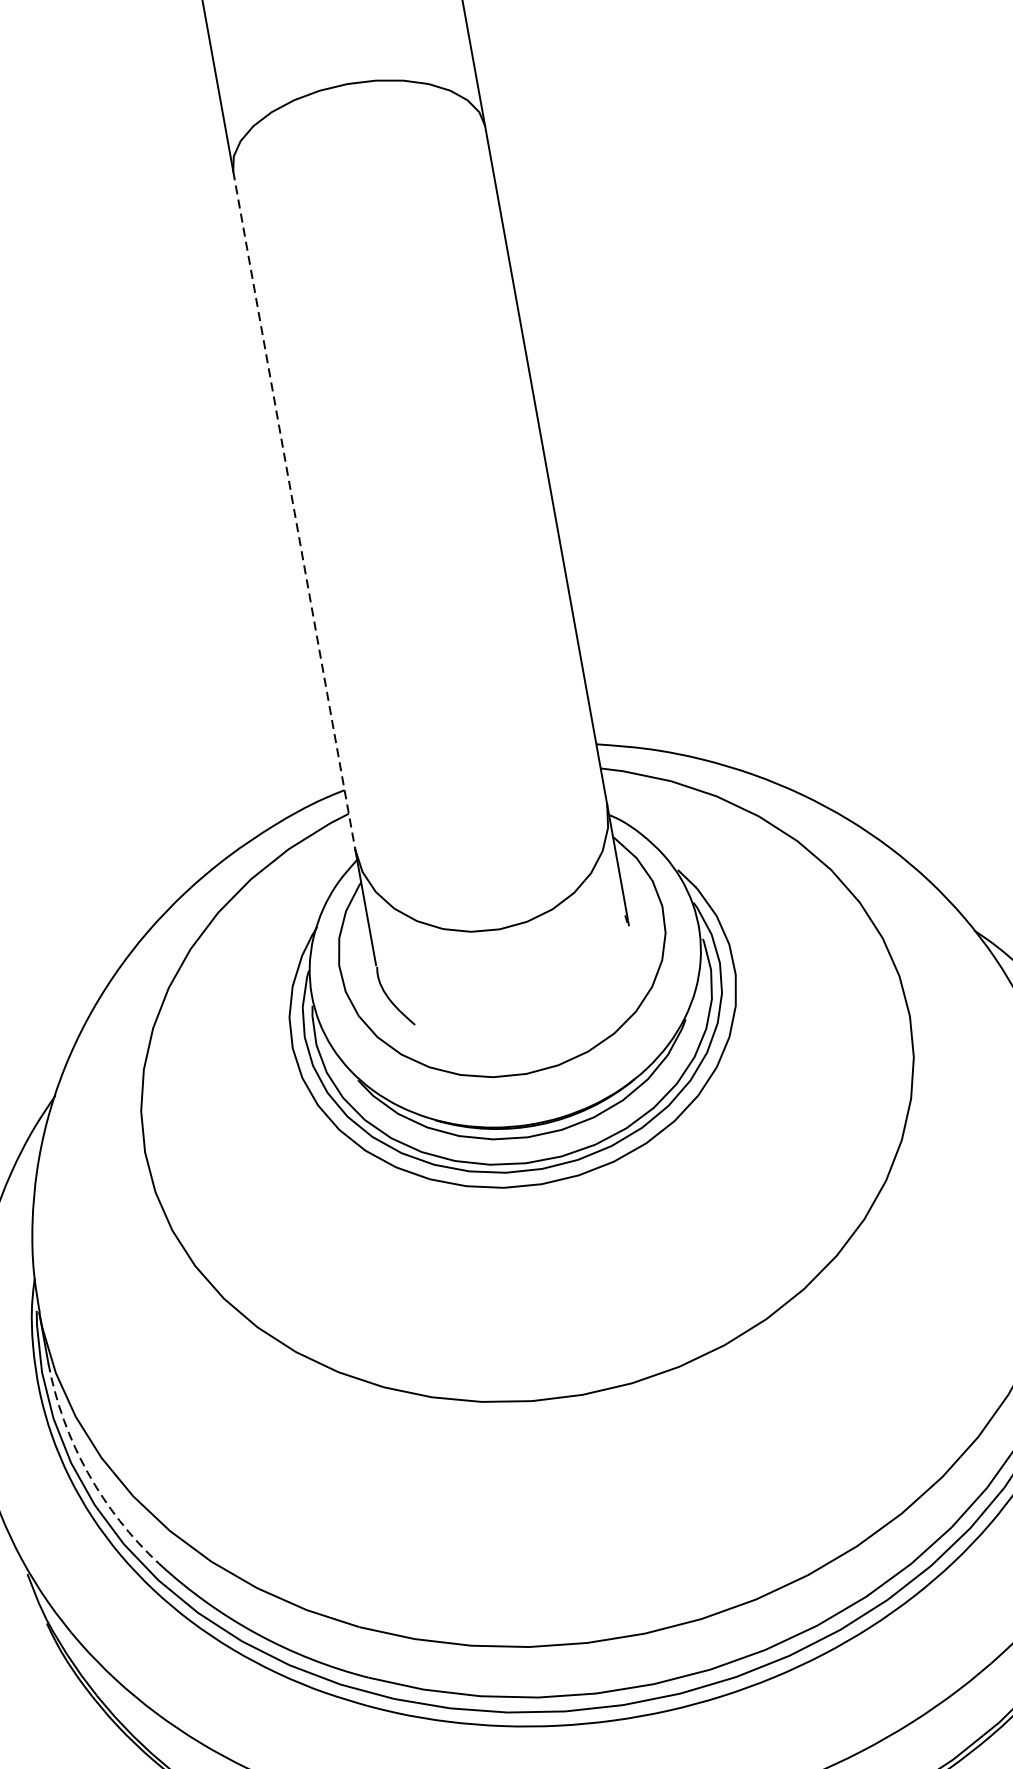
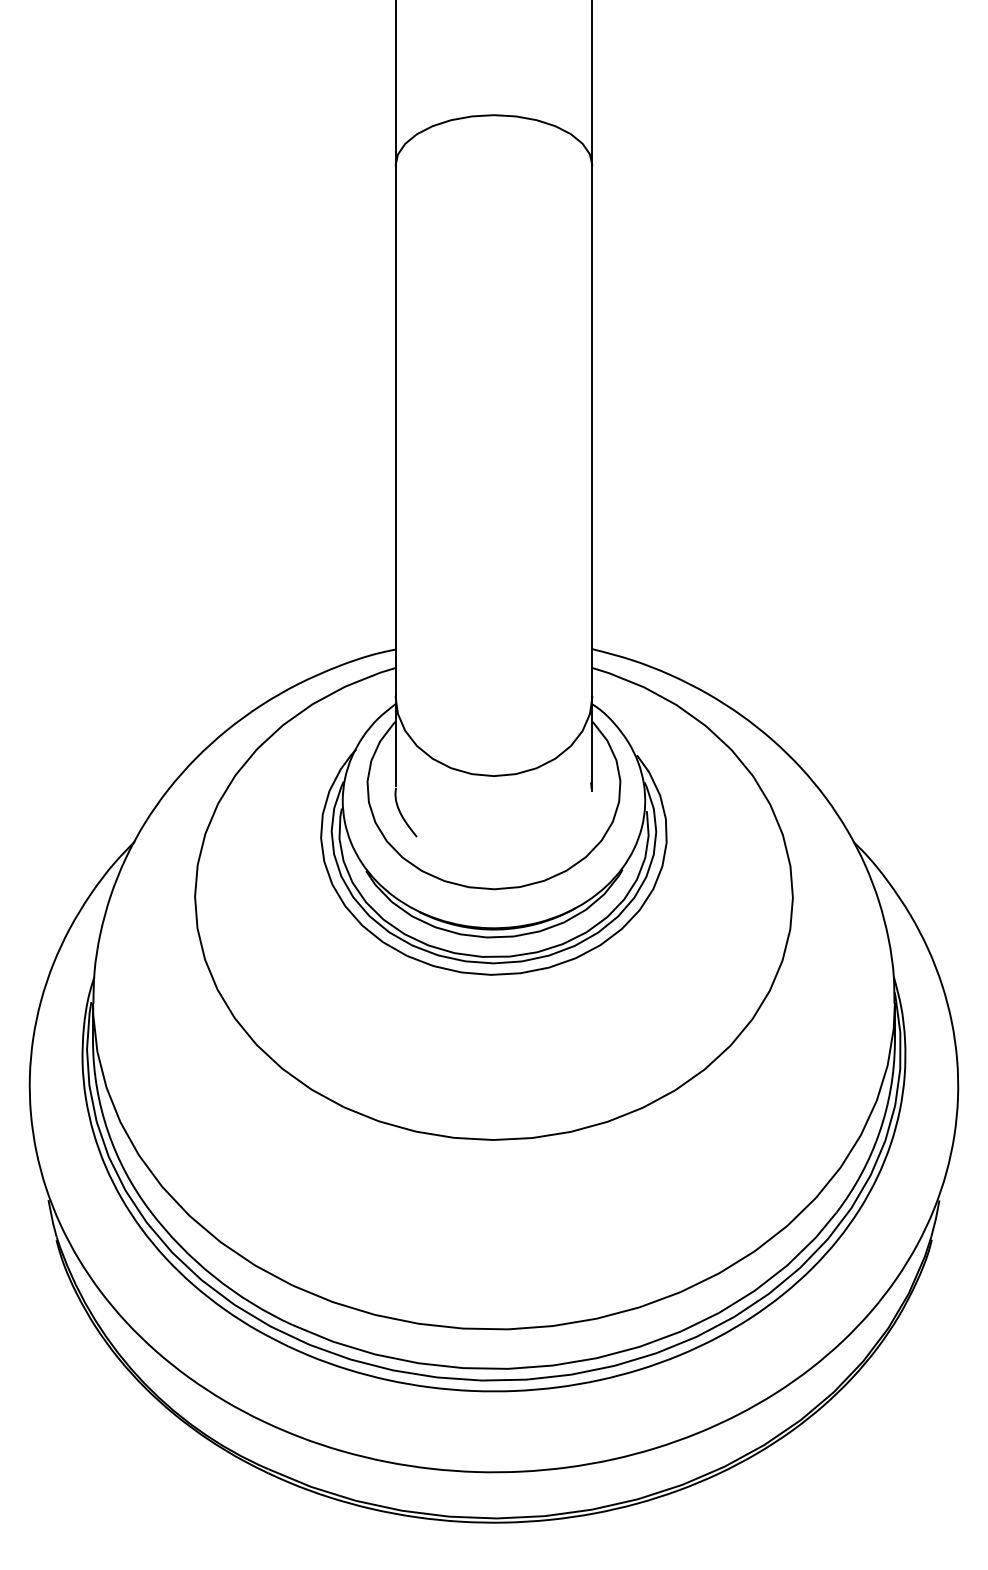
line: (294, 511) -> (395, 431), dashed -> solid
arc: (87, 1472) -> (107, 1131), dashed -> solid

